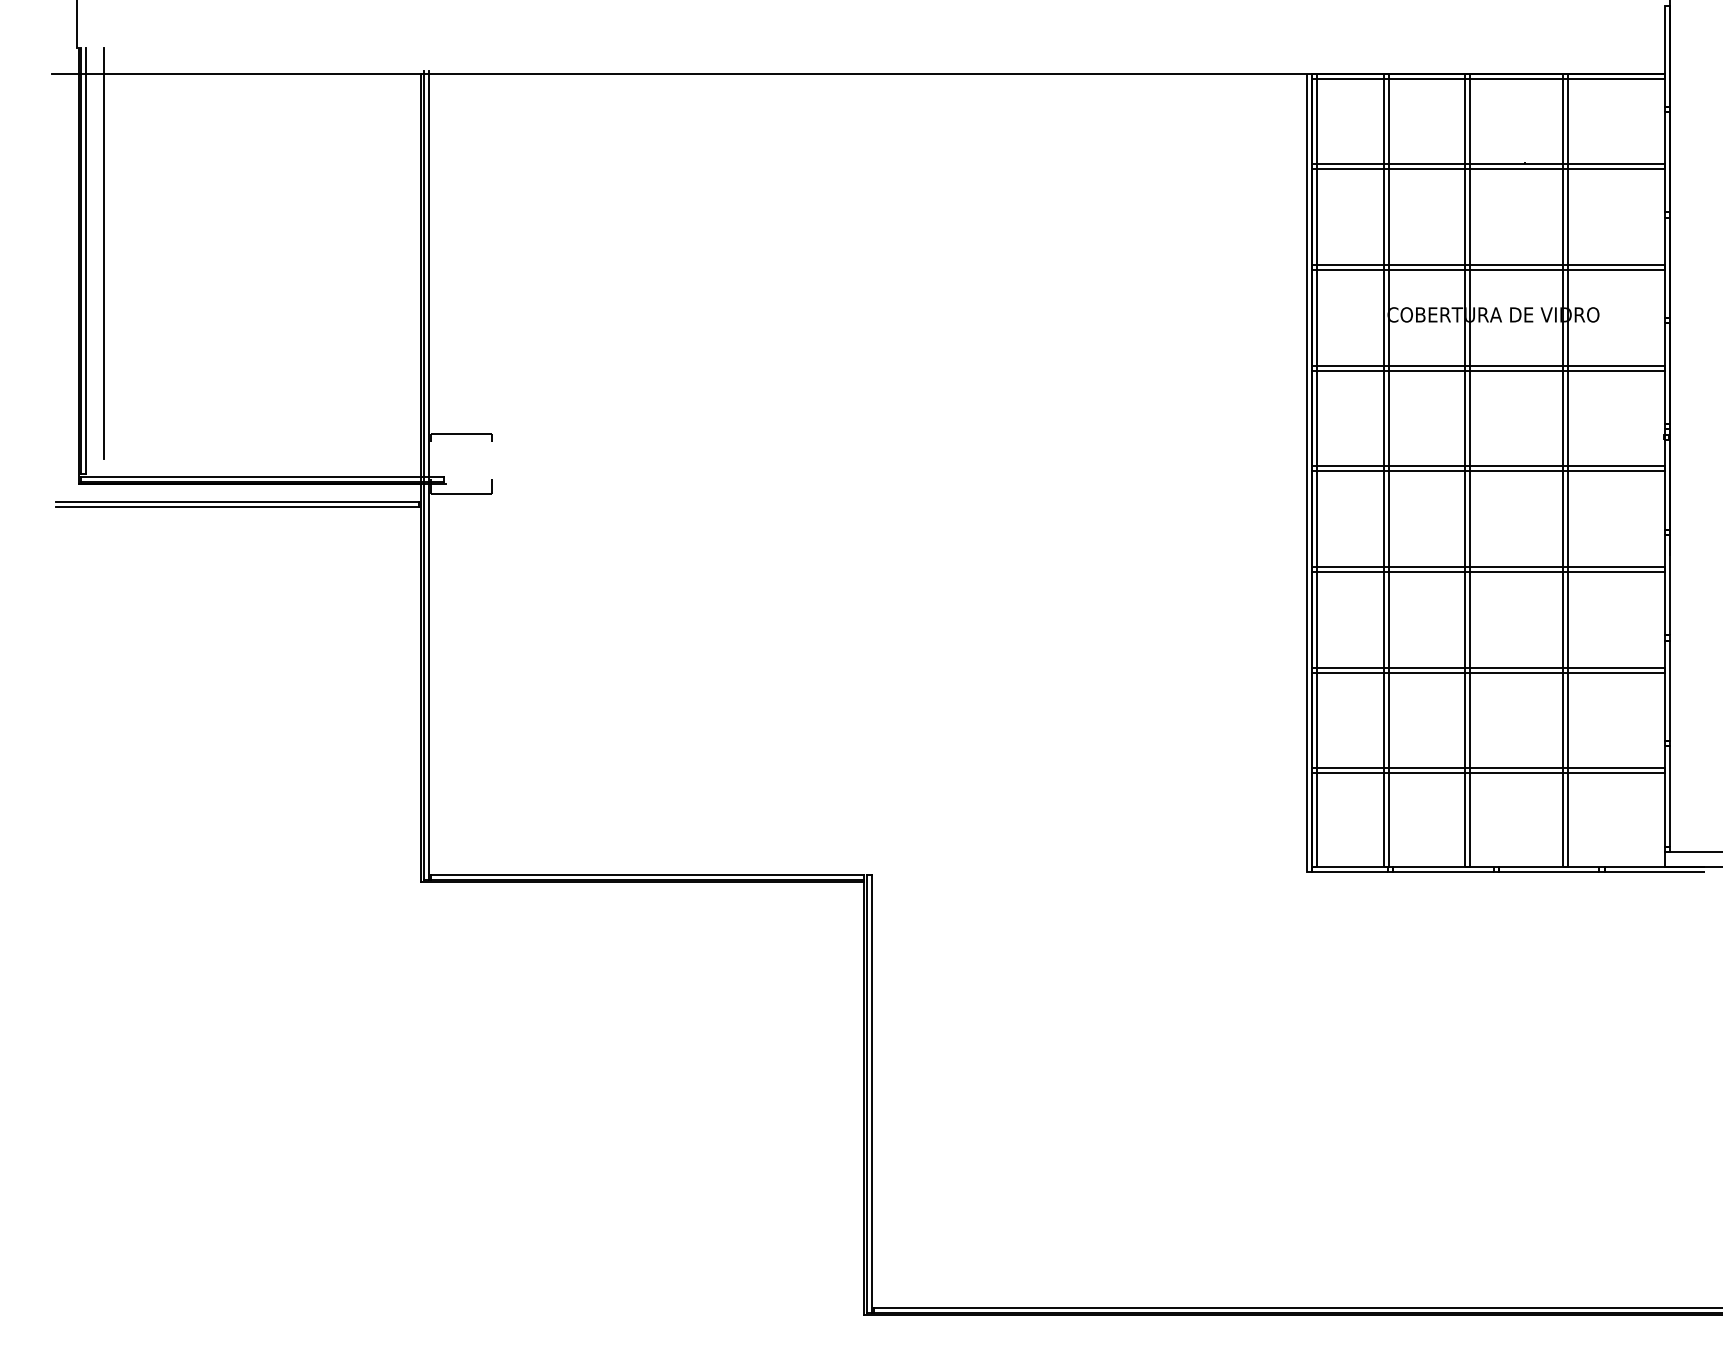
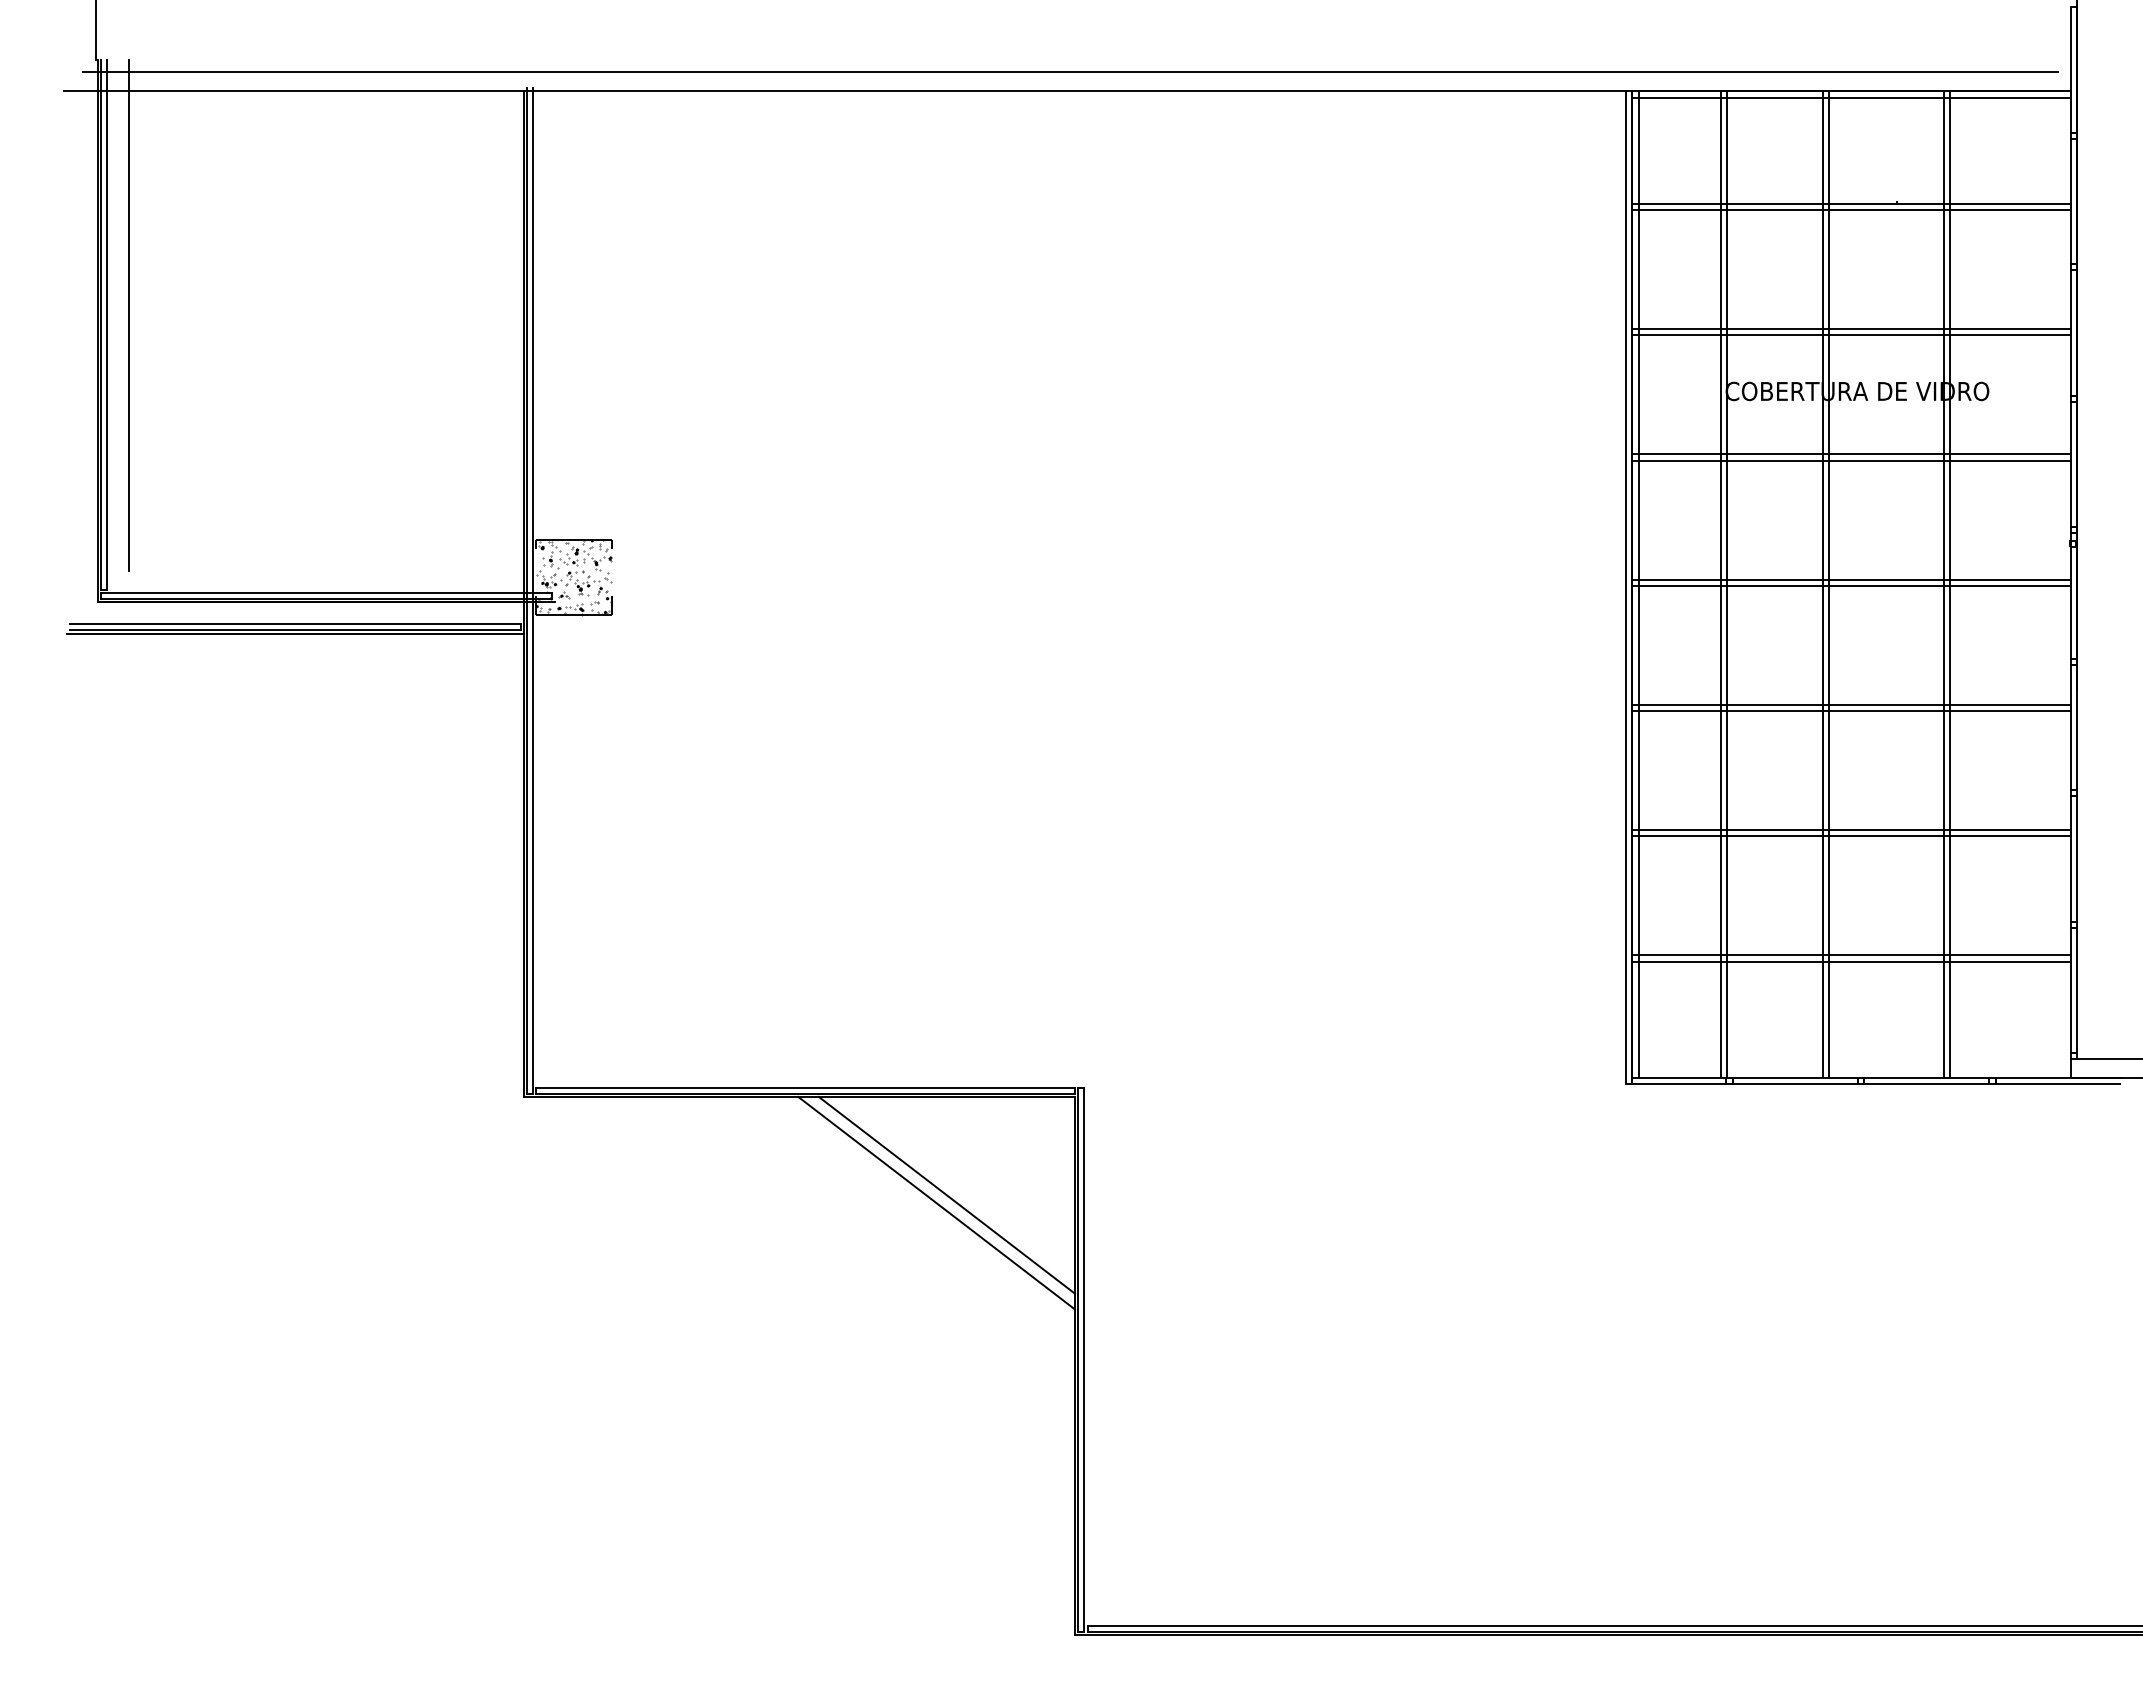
line: (860, 58) -> (1070, 72), added
hatch: (461, 463) -> (573, 576), added
line: (236, 509) -> (294, 633), added
line: (760, 960) -> (946, 1194), added
line: (752, 967) -> (936, 1202), added

